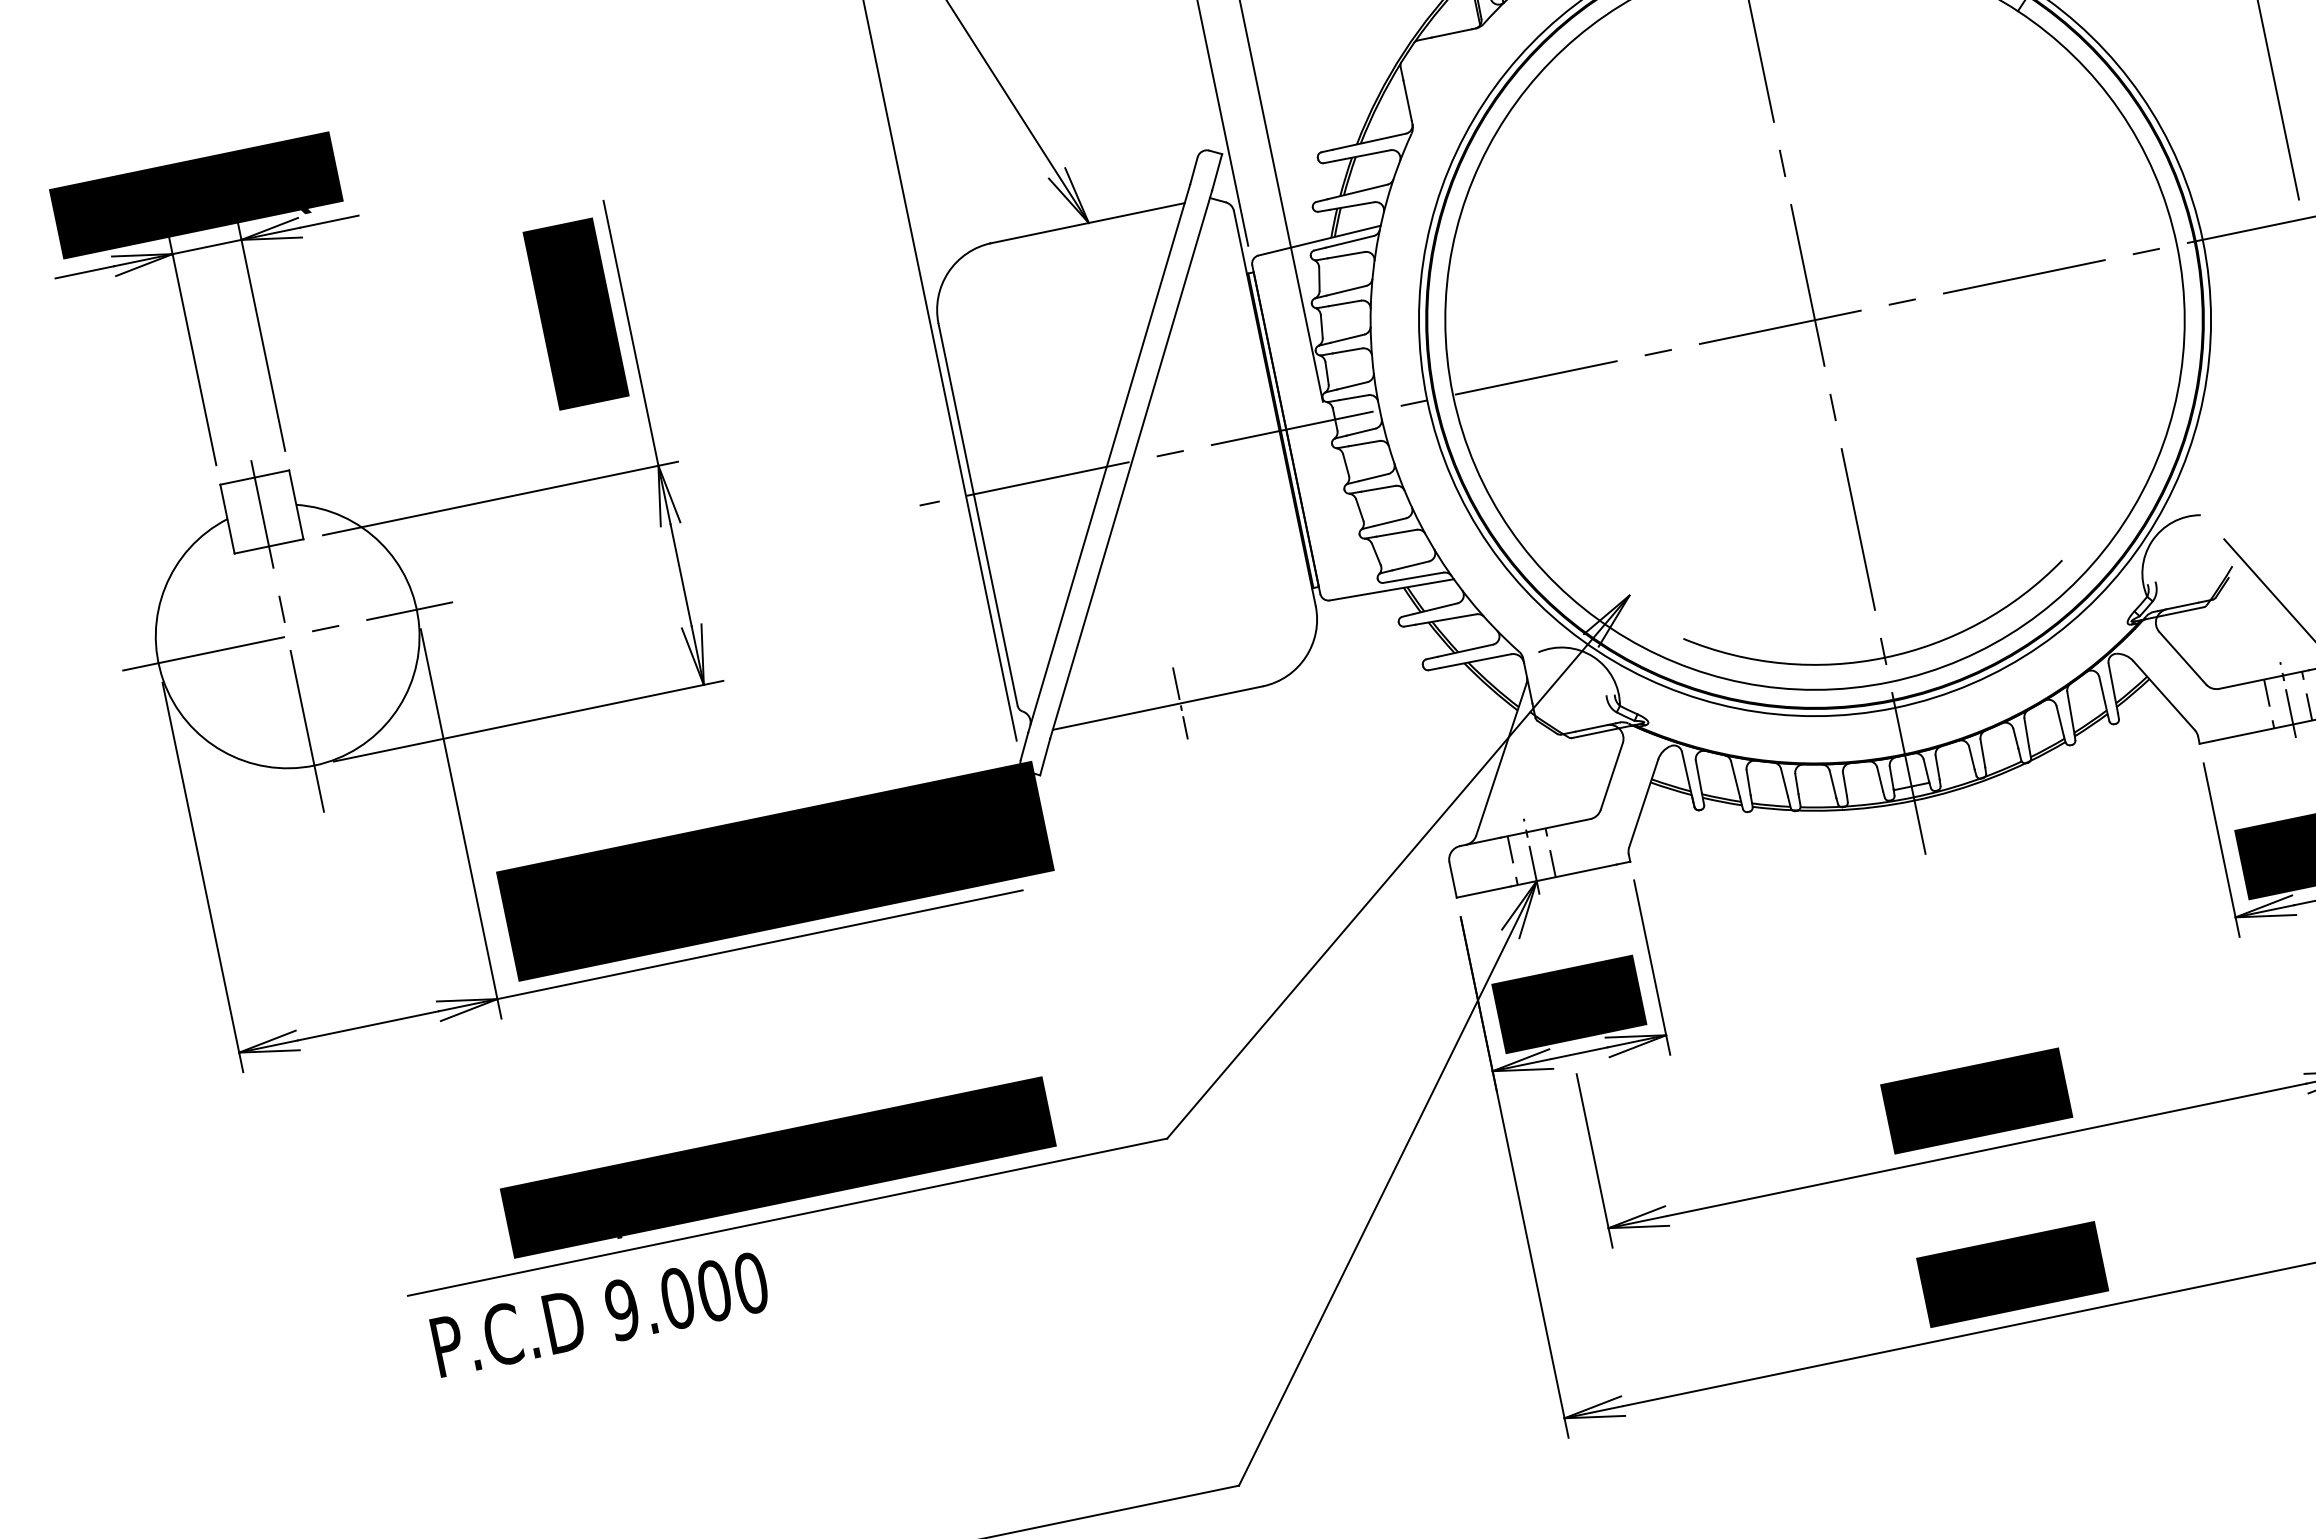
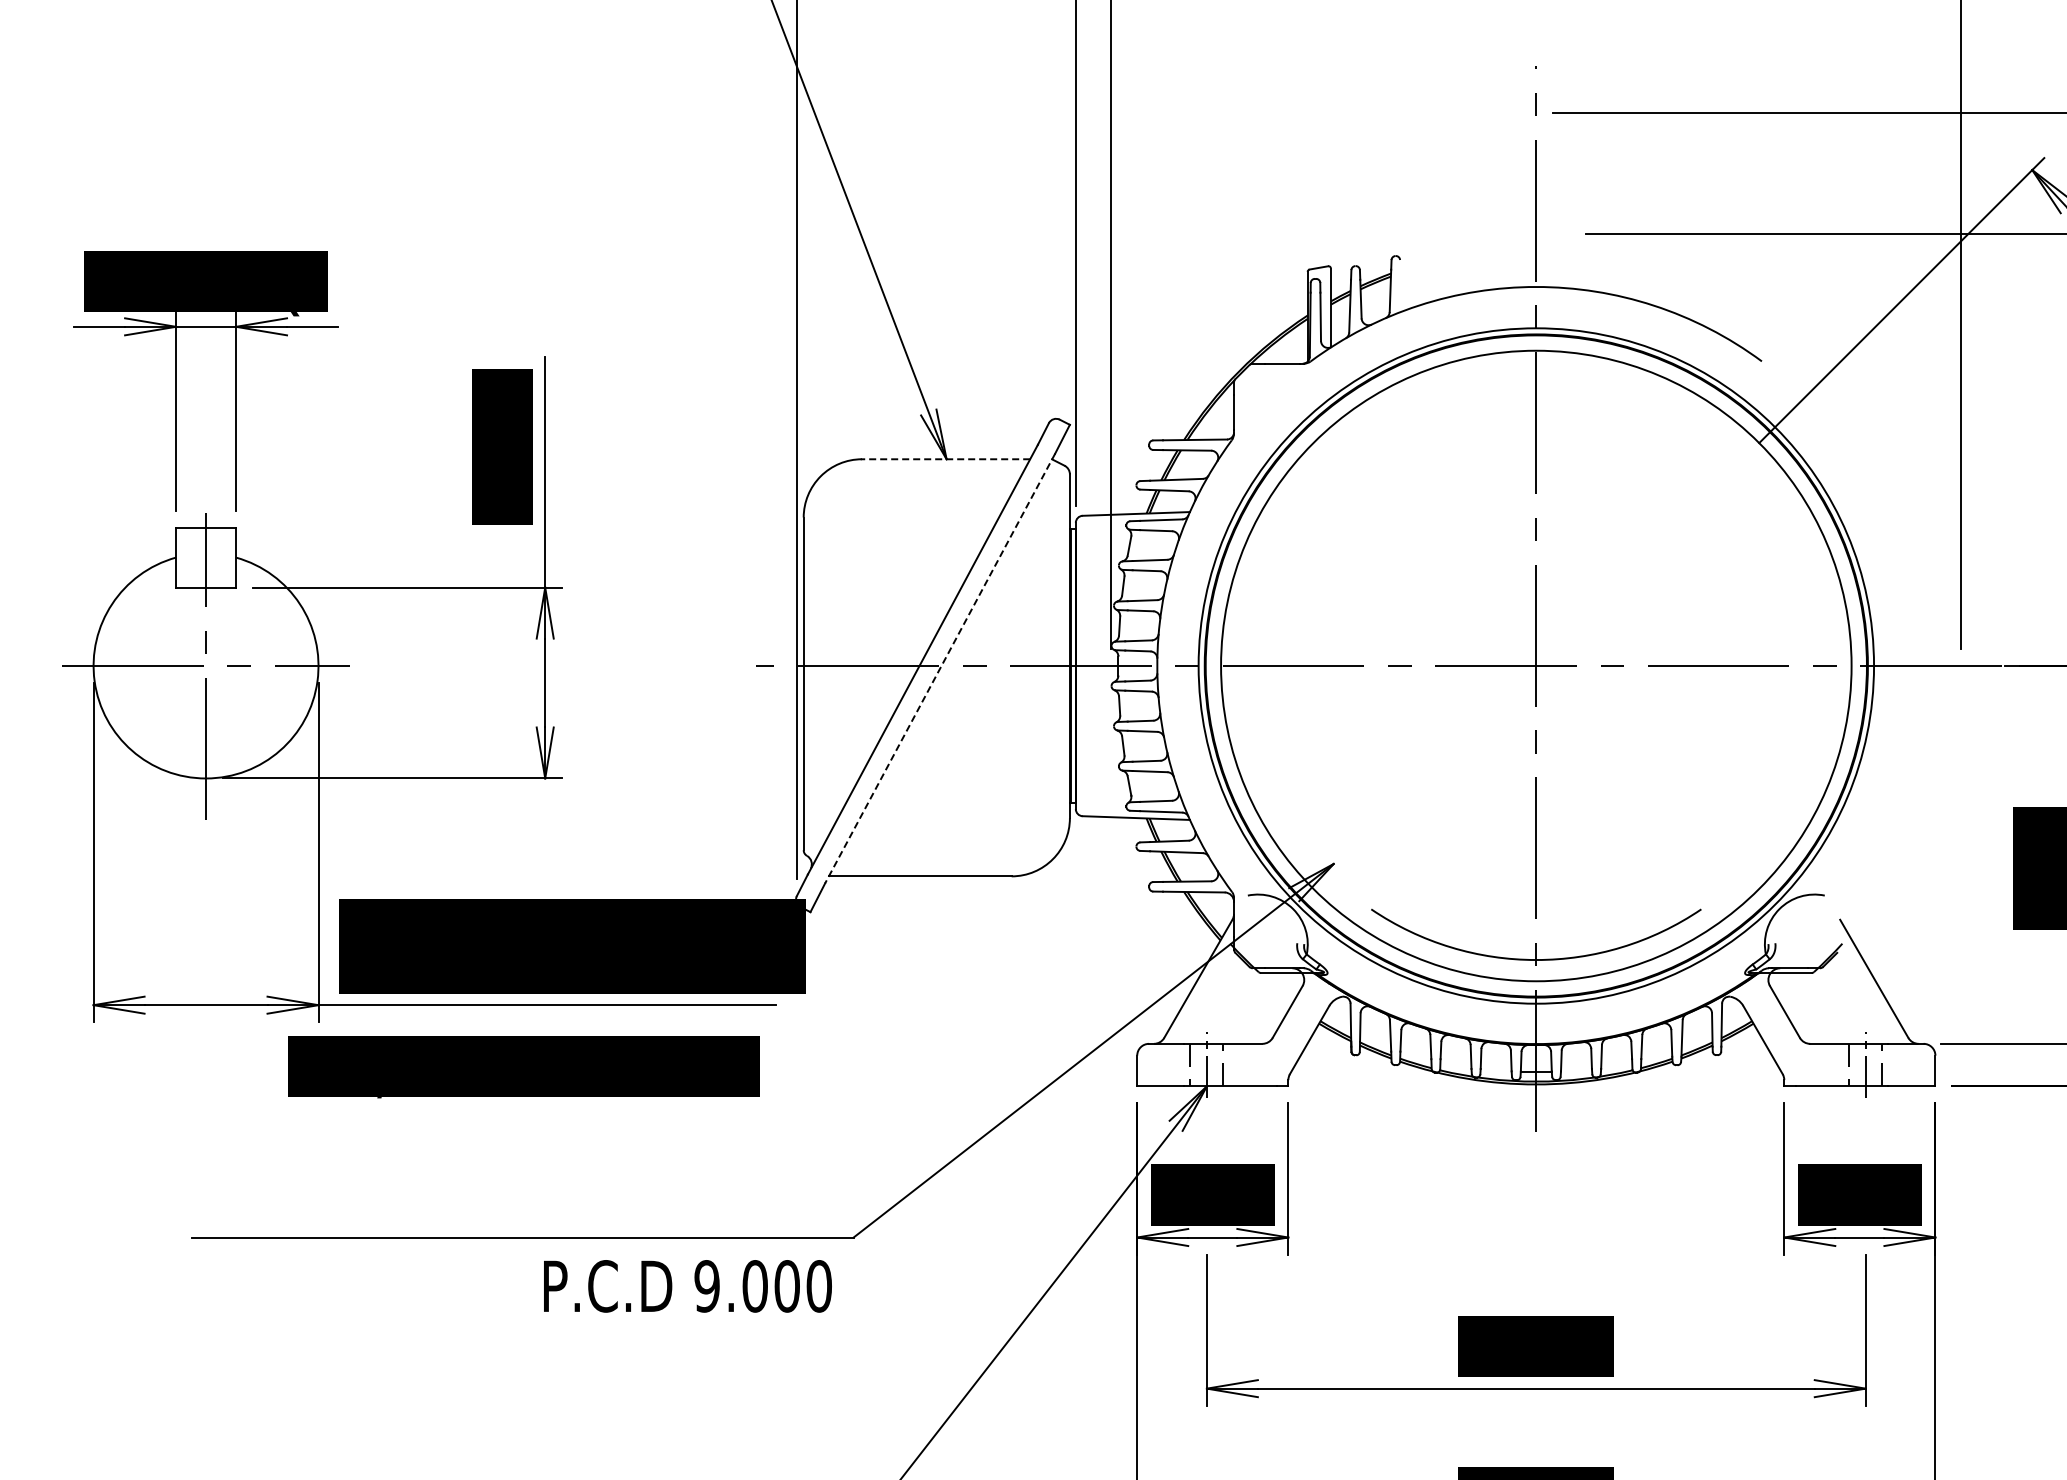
line: (1087, 223) -> (945, 459), solid -> dashed
line: (1131, 464) -> (940, 668), solid -> dashed
line: (1180, 703) -> (940, 876), removed
text: (778, 1168) -> (523, 1067), moved
text: (599, 1314) -> (687, 1286), moved

